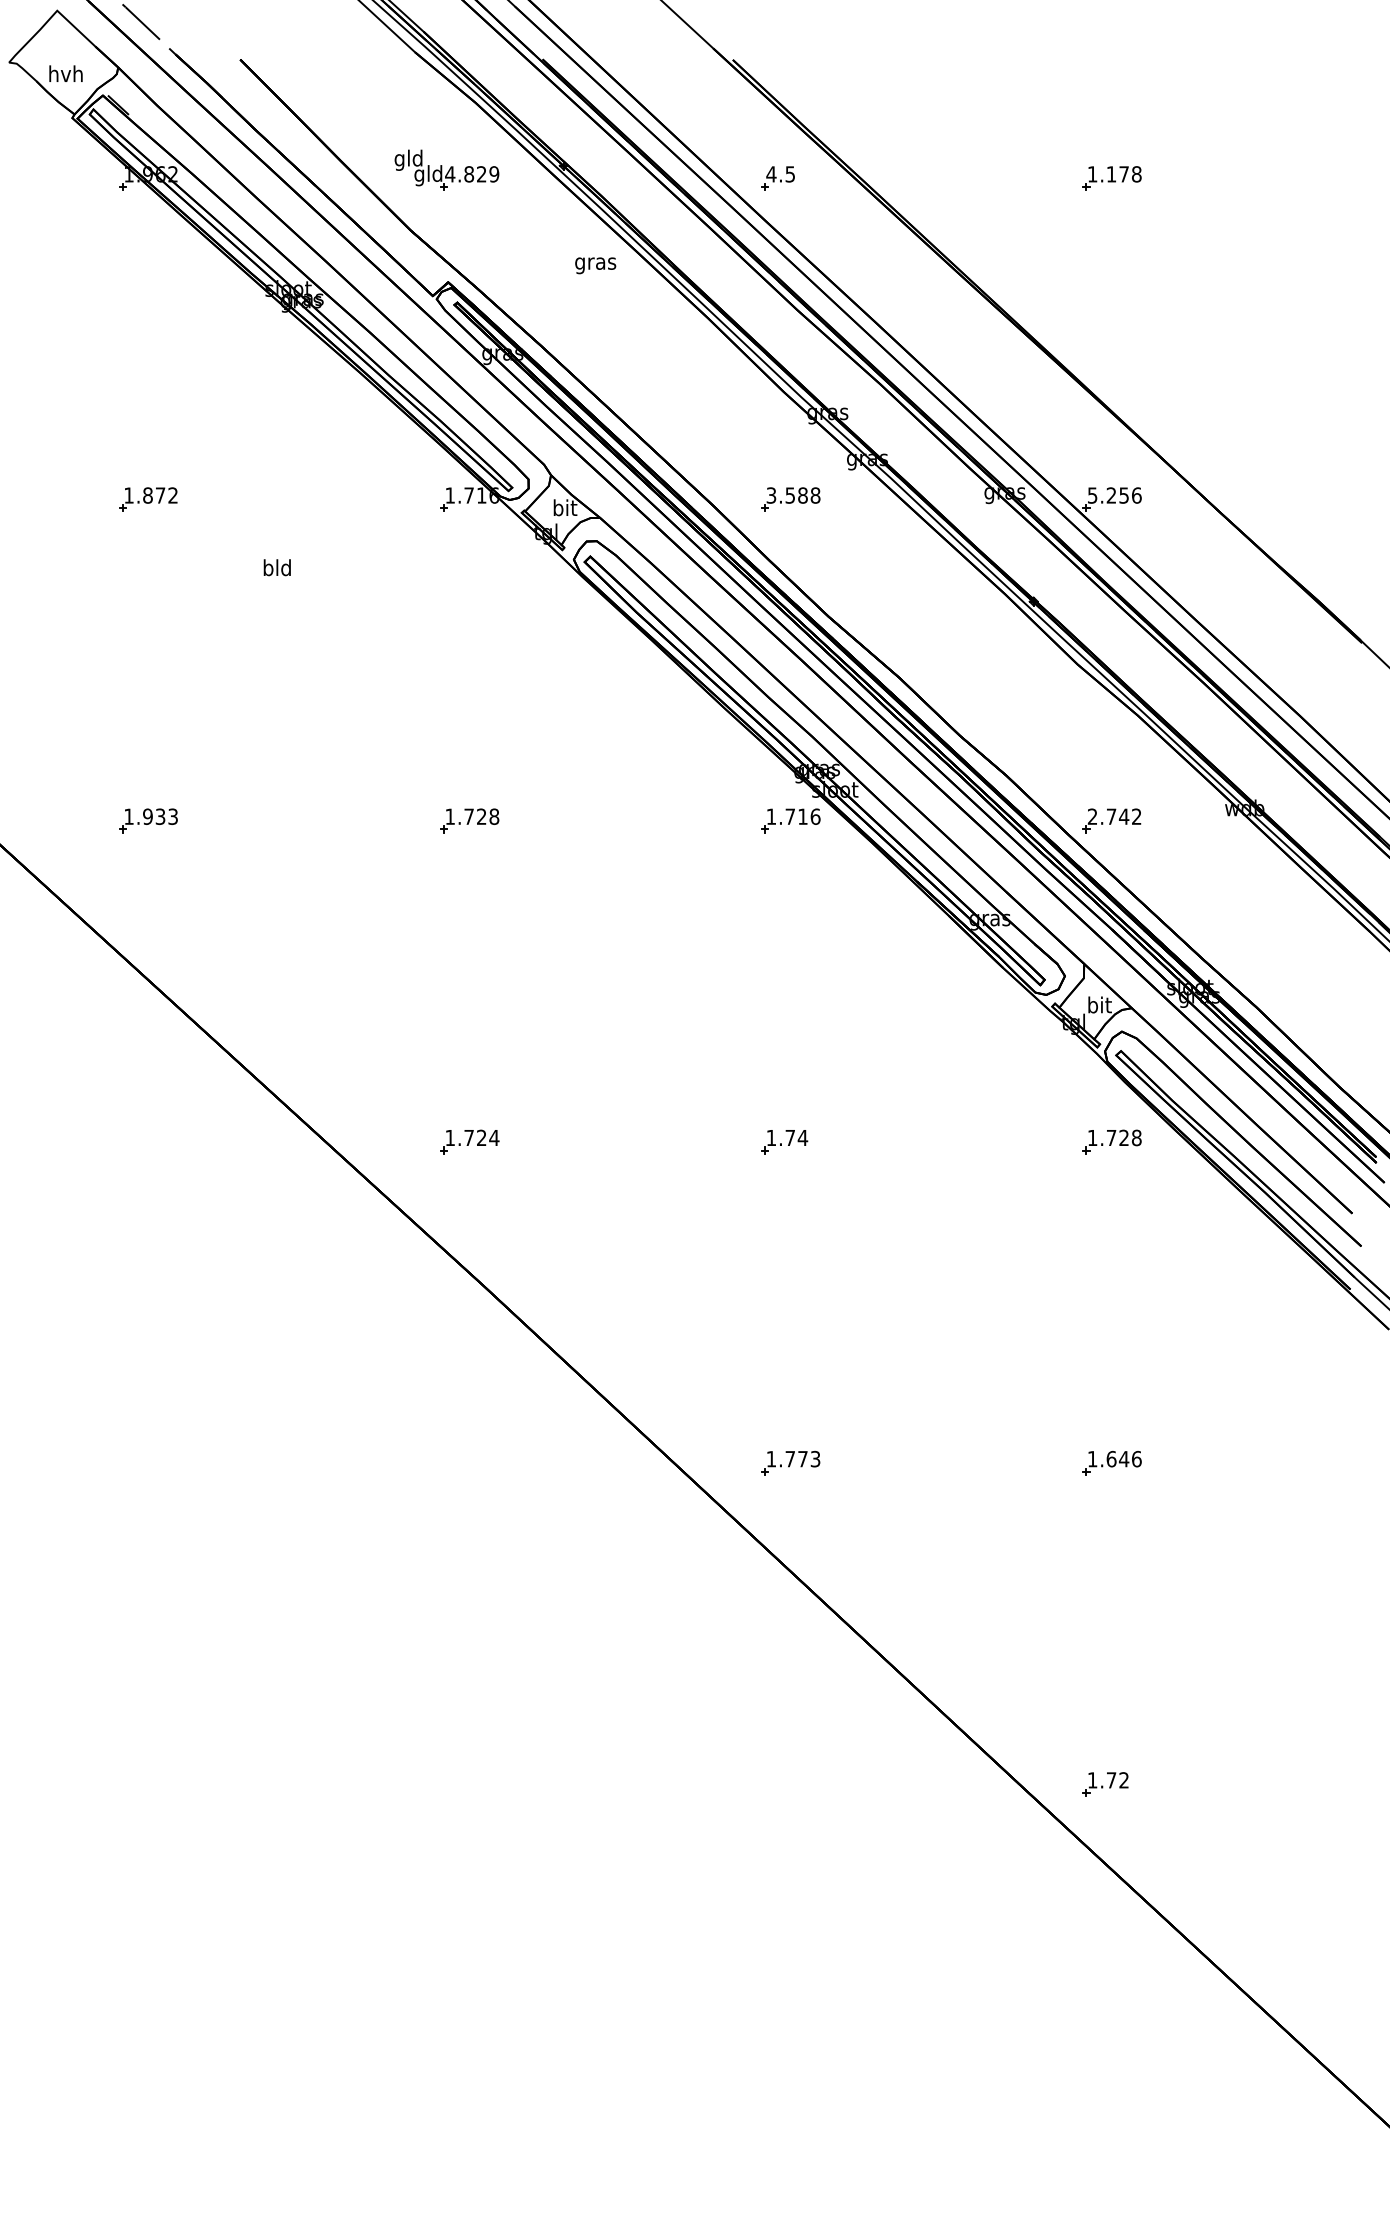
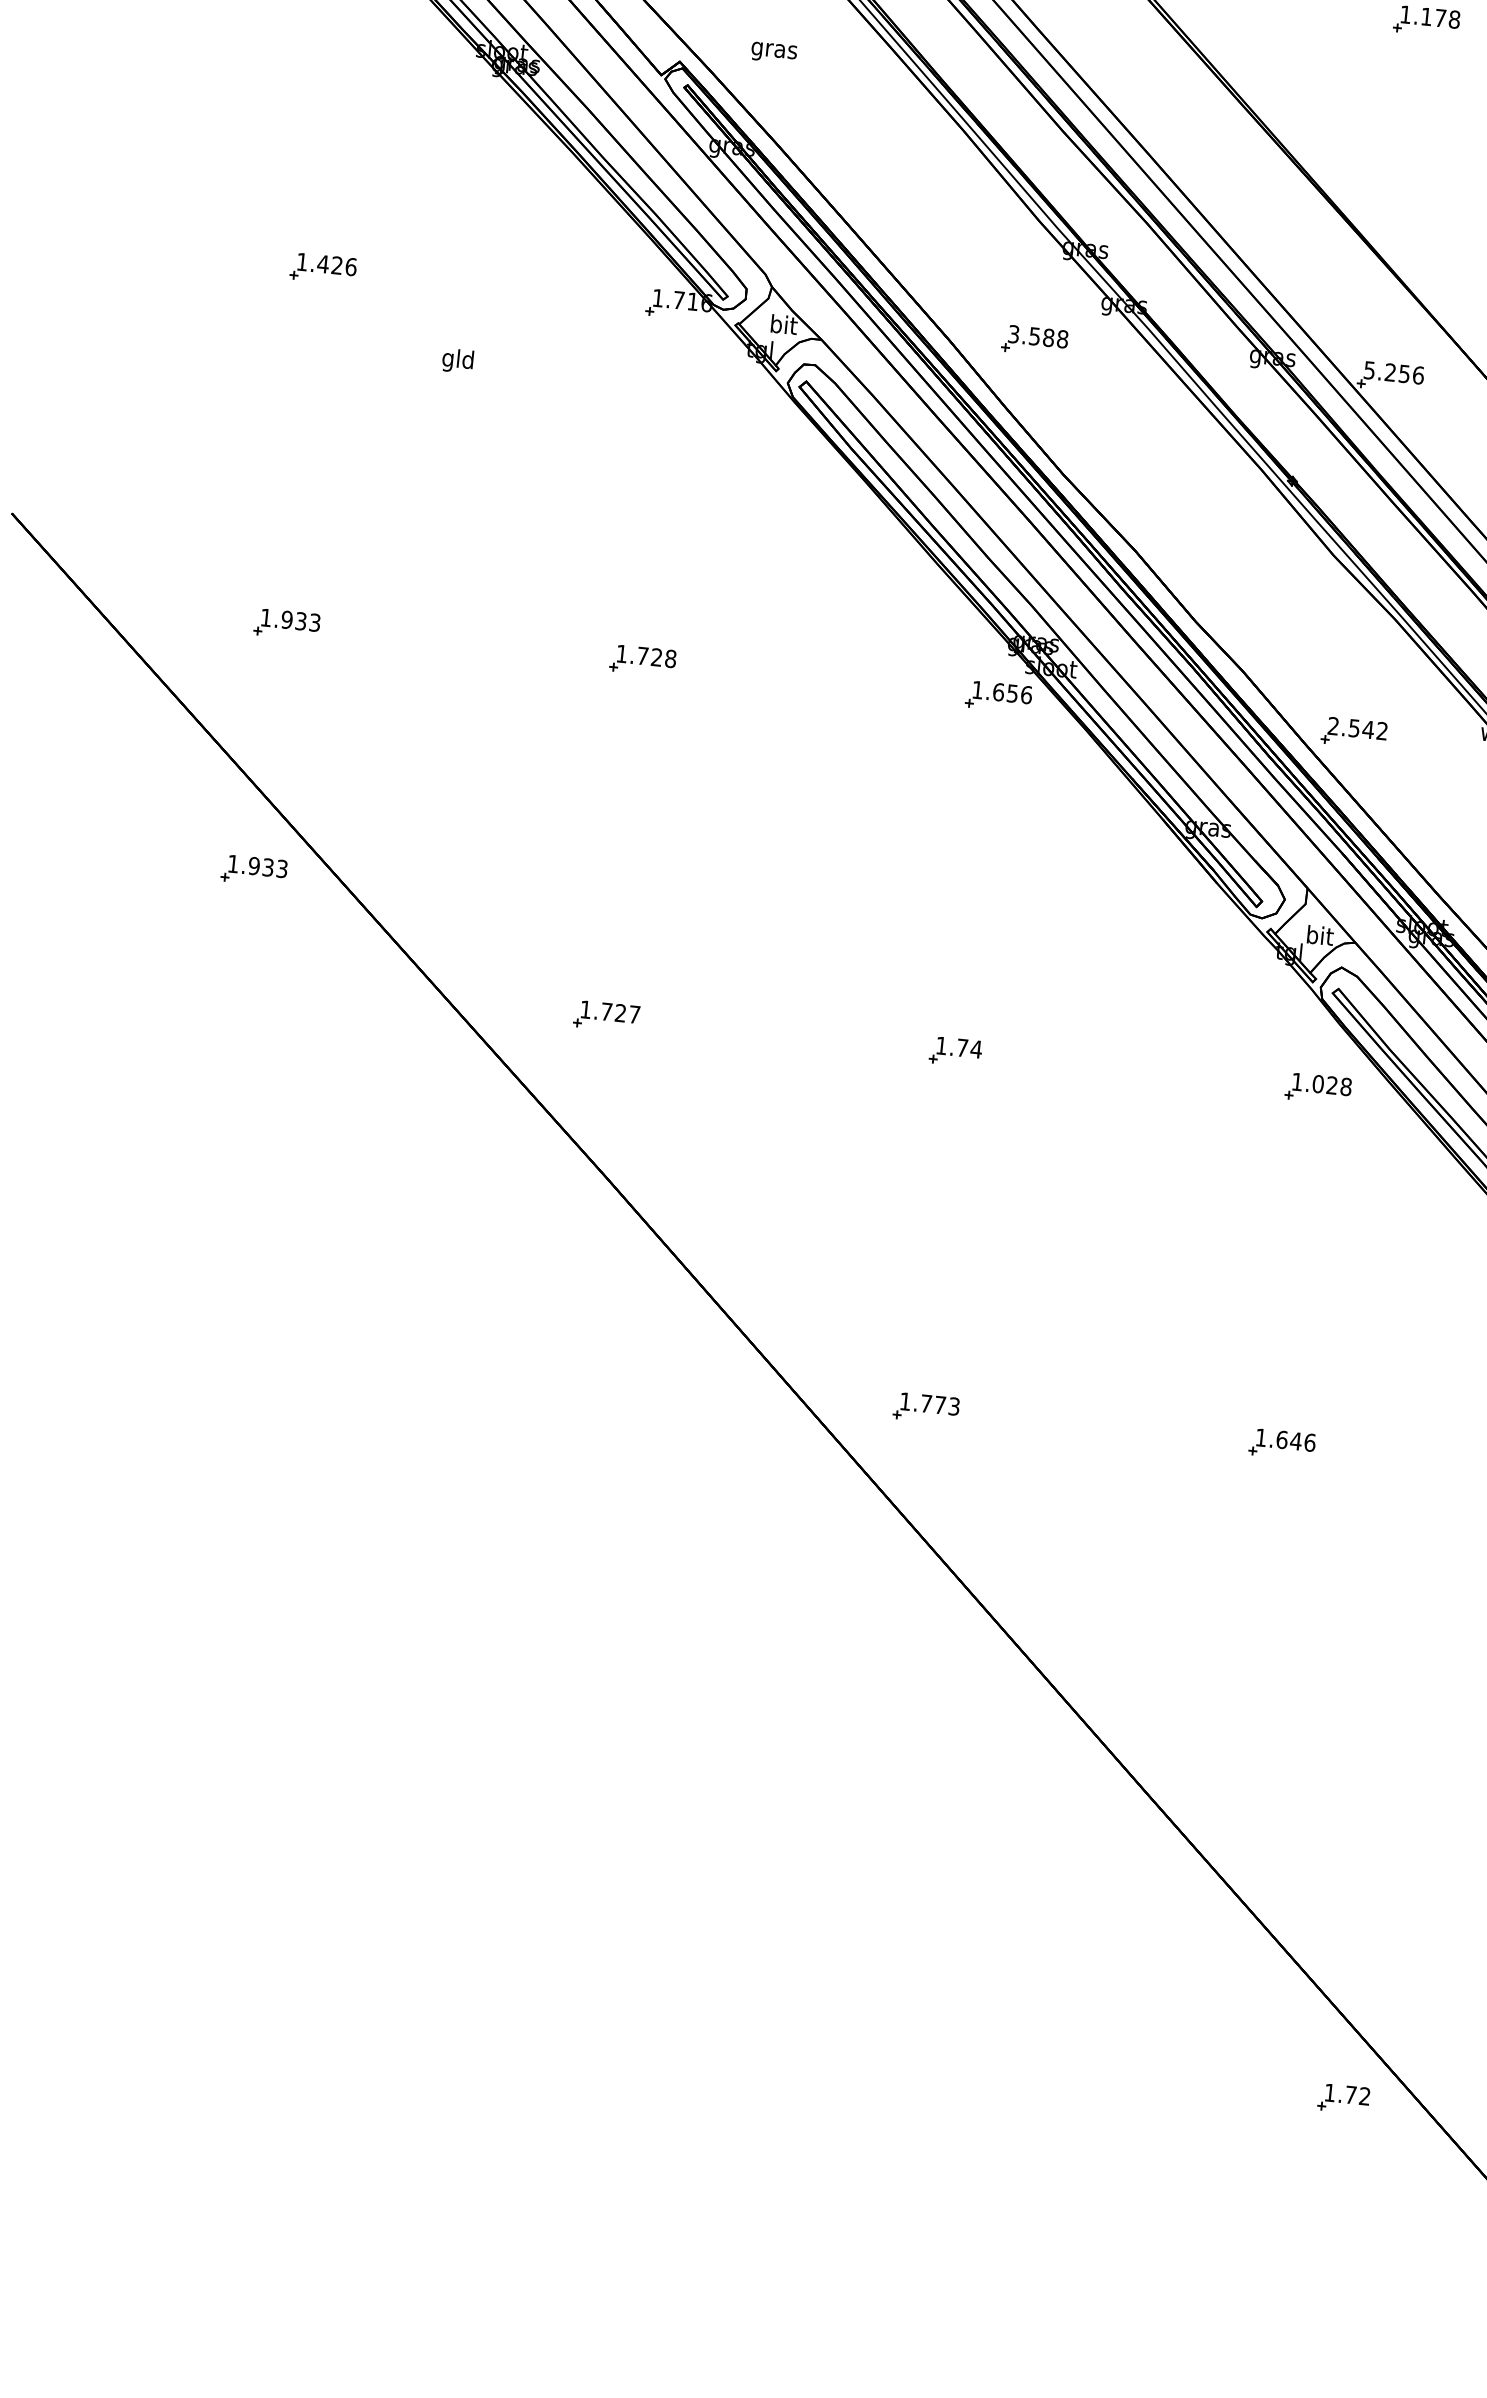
text: (595, 265) -> (773, 52), moved
text: (160, 495) -> (337, 265), 1.872 -> 1.426
text: (268, 569) -> (448, 359), bld -> gld
text: (796, 816) -> (1005, 692), 1.716 -> 1.656
text: (1111, 816) -> (1354, 728), 2.742 -> 2.542
part: (141, 1043) -> (254, 870), added
text: (494, 1137) -> (634, 1014), 1.724 -> 1.727
text: (1111, 1137) -> (1318, 1083), 1.728 -> 1.028
part: (1105, 1784) -> (1343, 2098), moved

